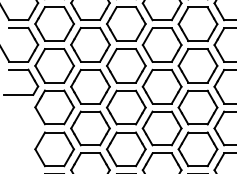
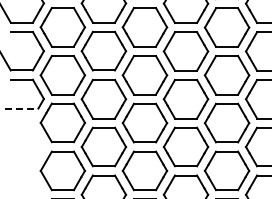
line: (18, 94) -> (21, 108), solid -> dashed

